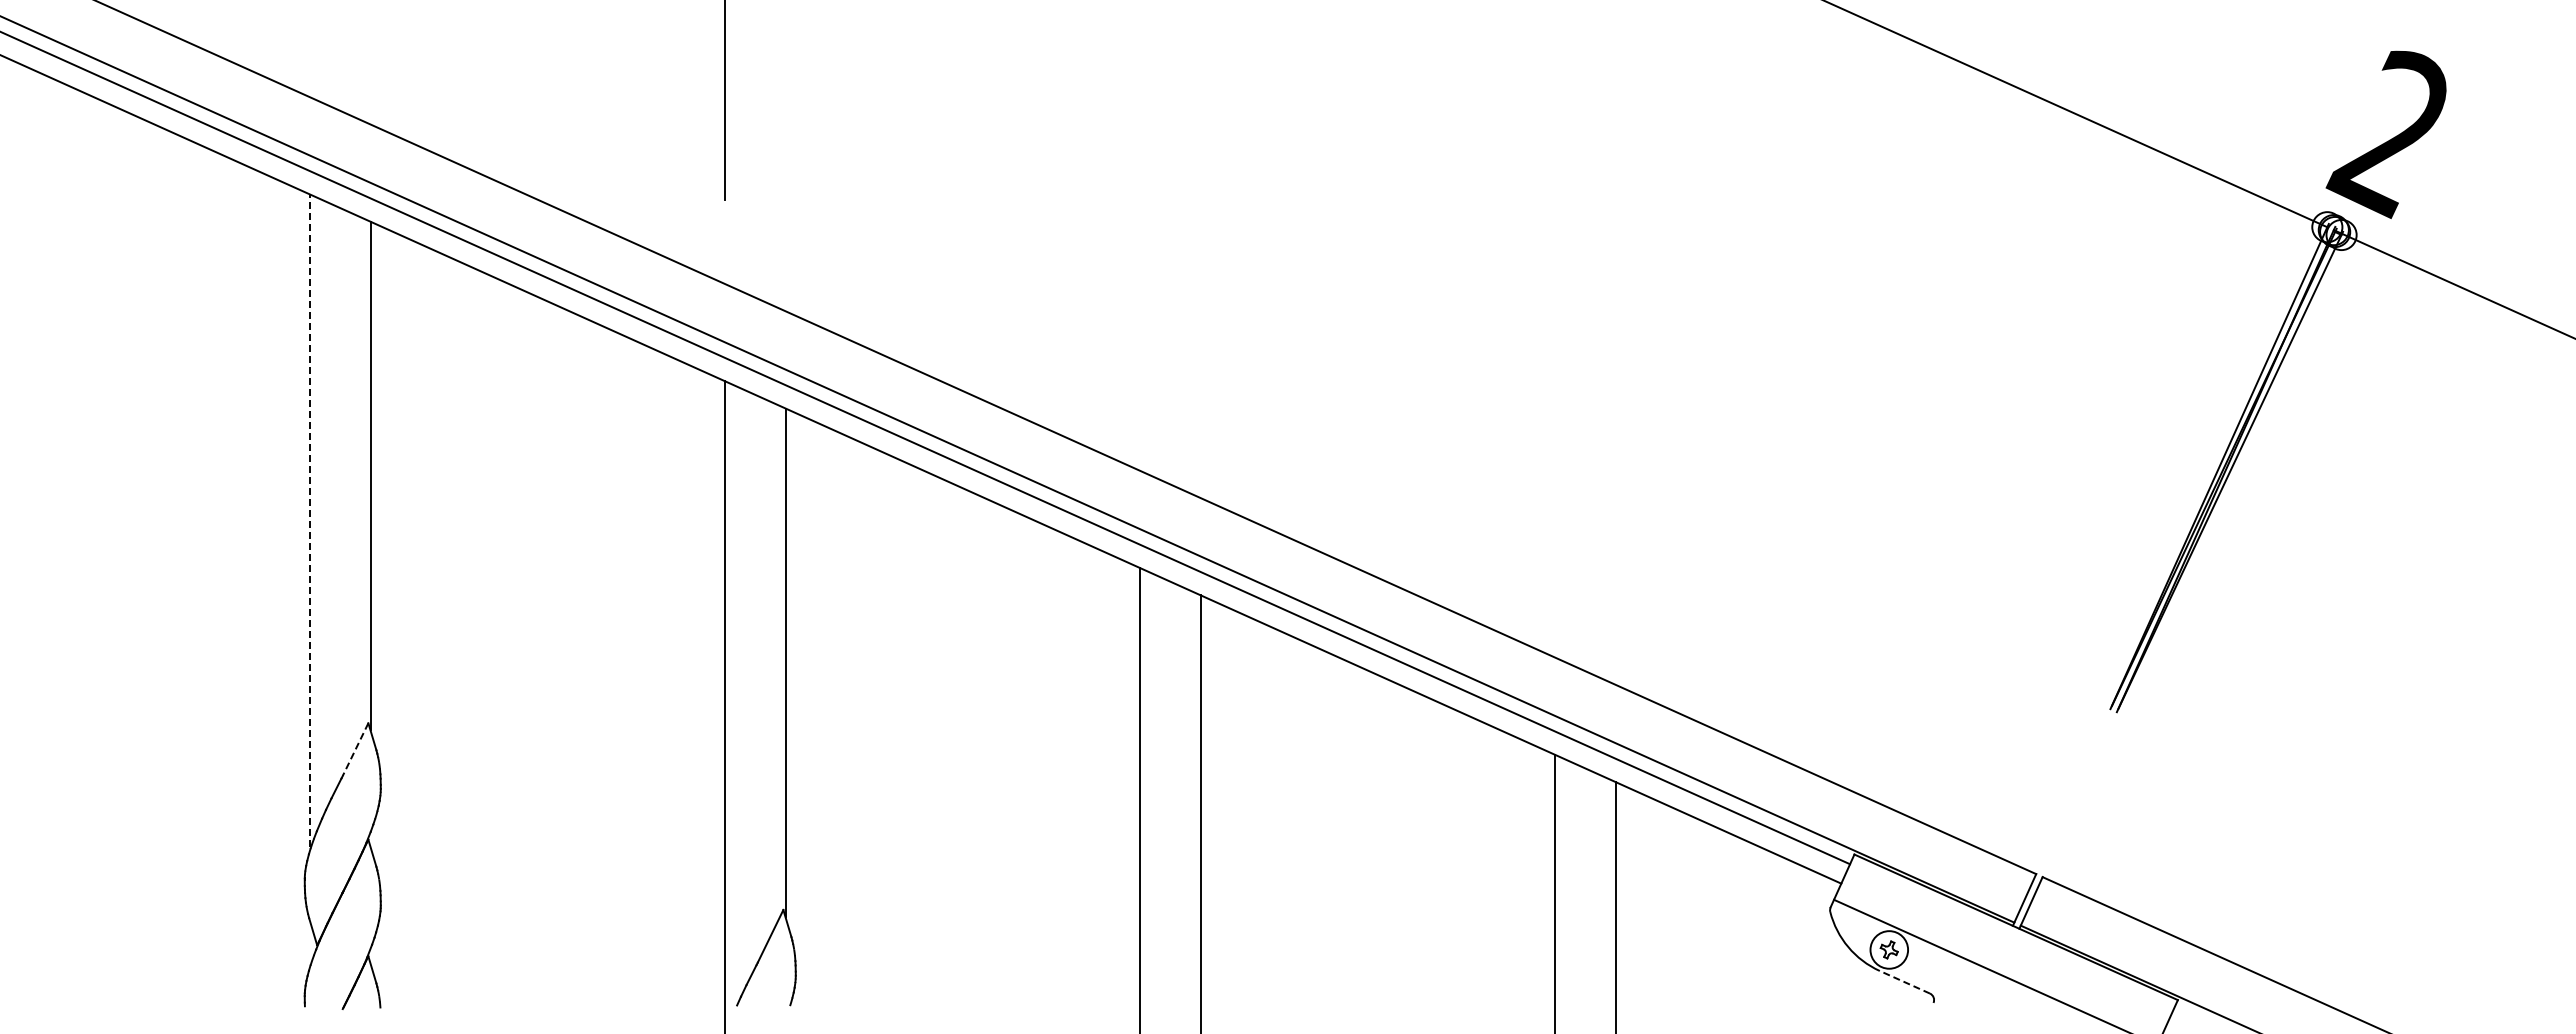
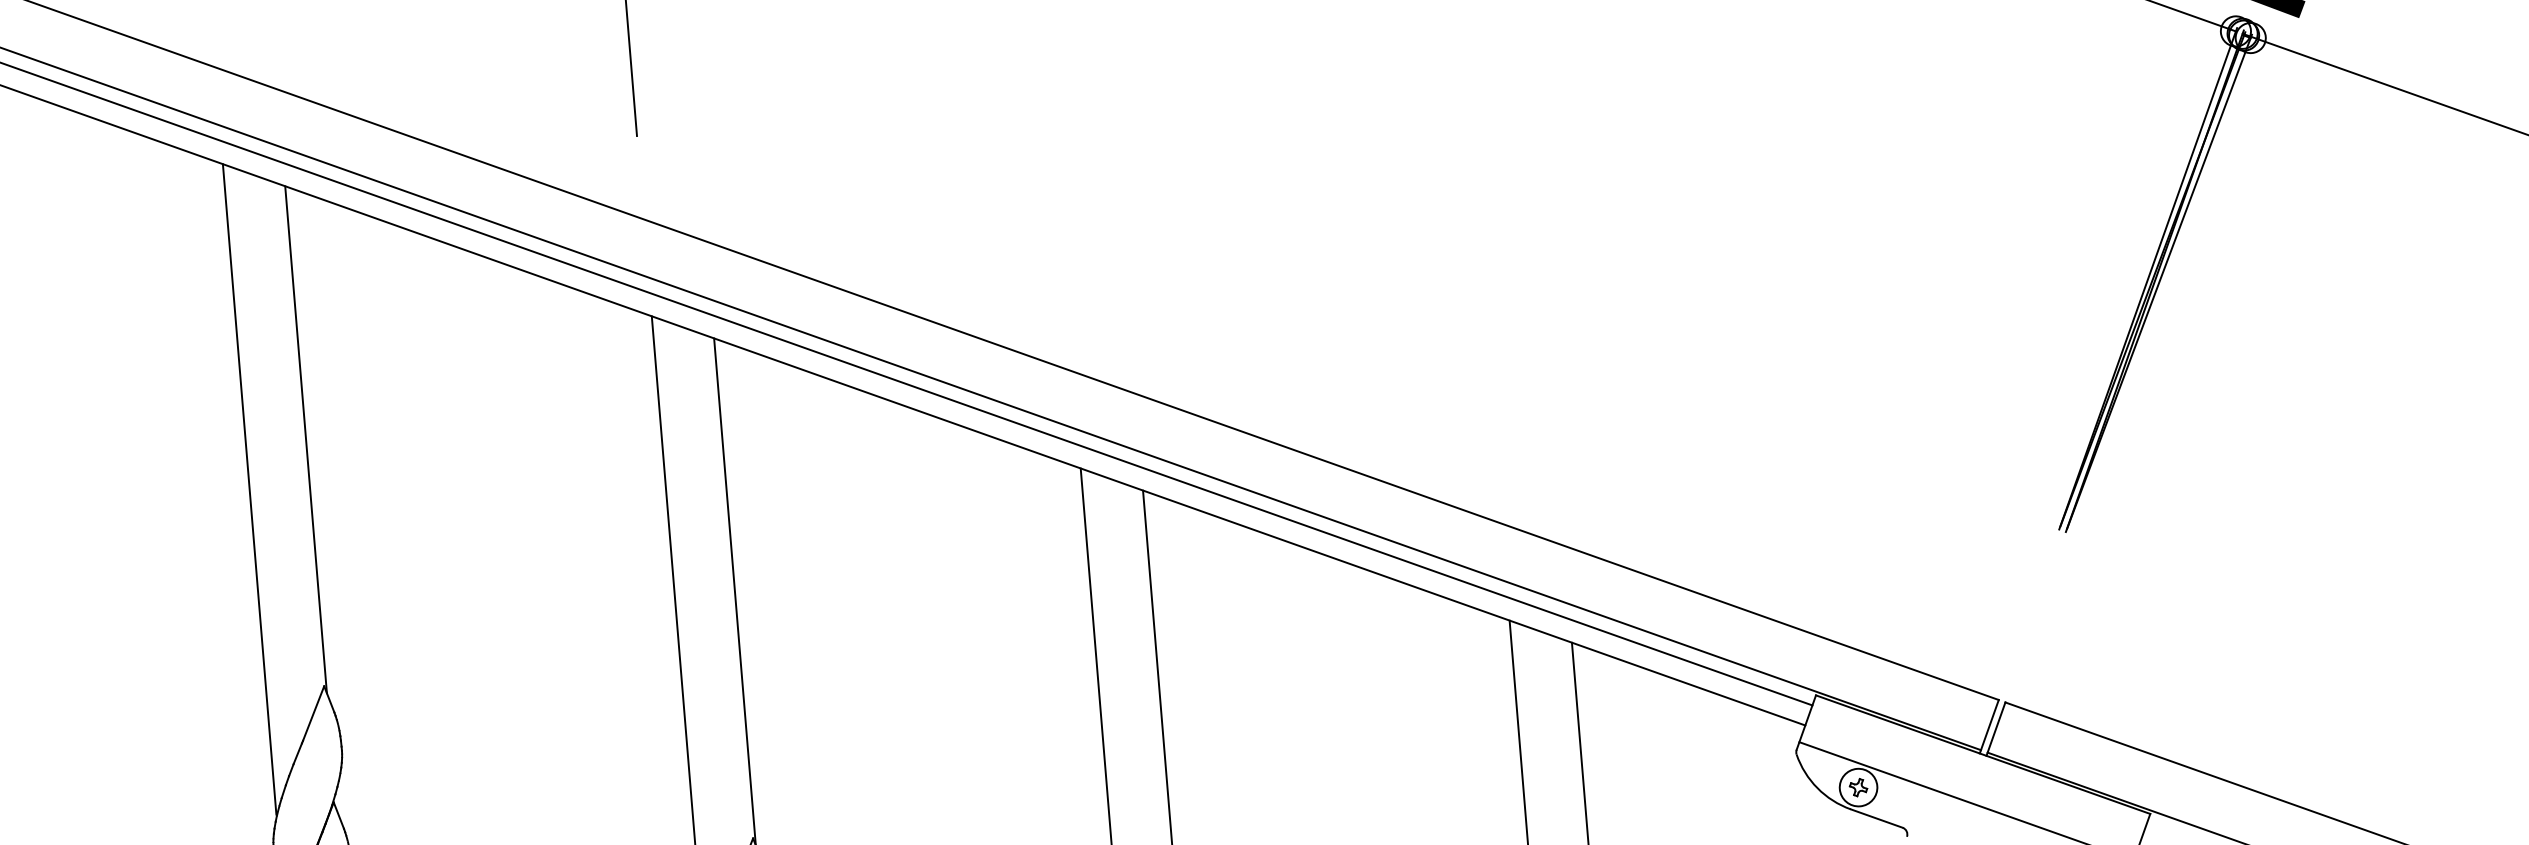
line: (310, 520) -> (249, 488), dashed -> solid
line: (355, 750) -> (313, 714), dashed -> solid
line: (1904, 982) -> (1876, 818), dashed -> solid

